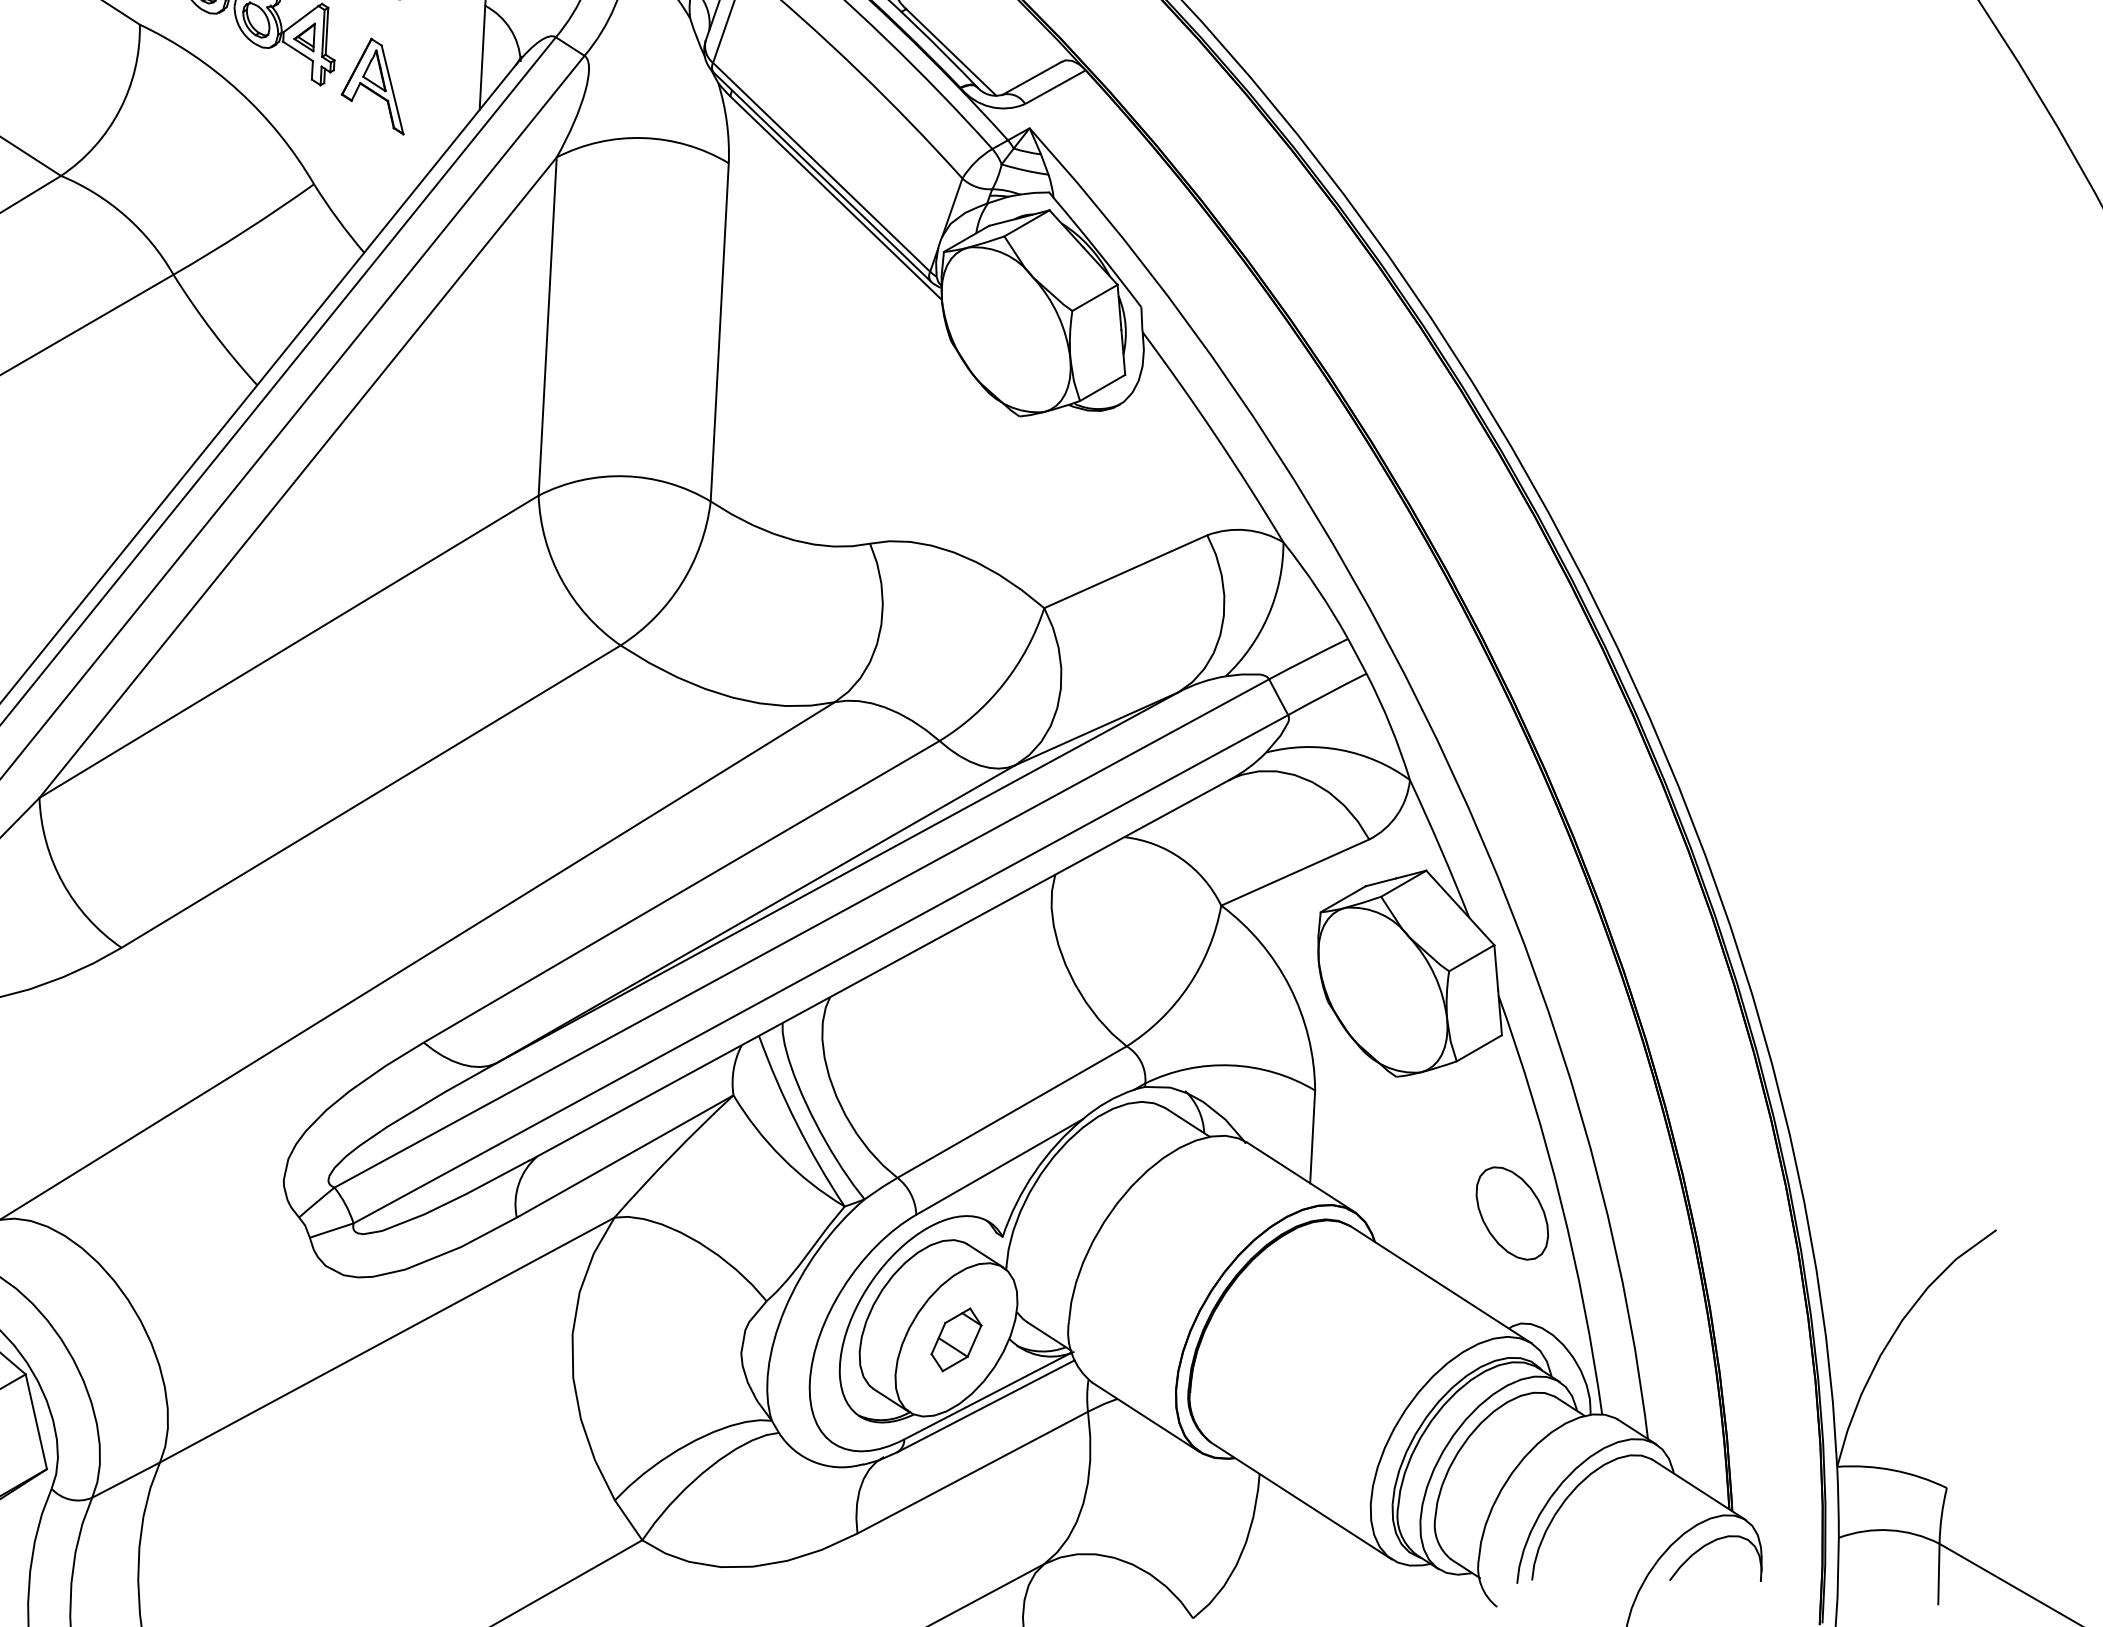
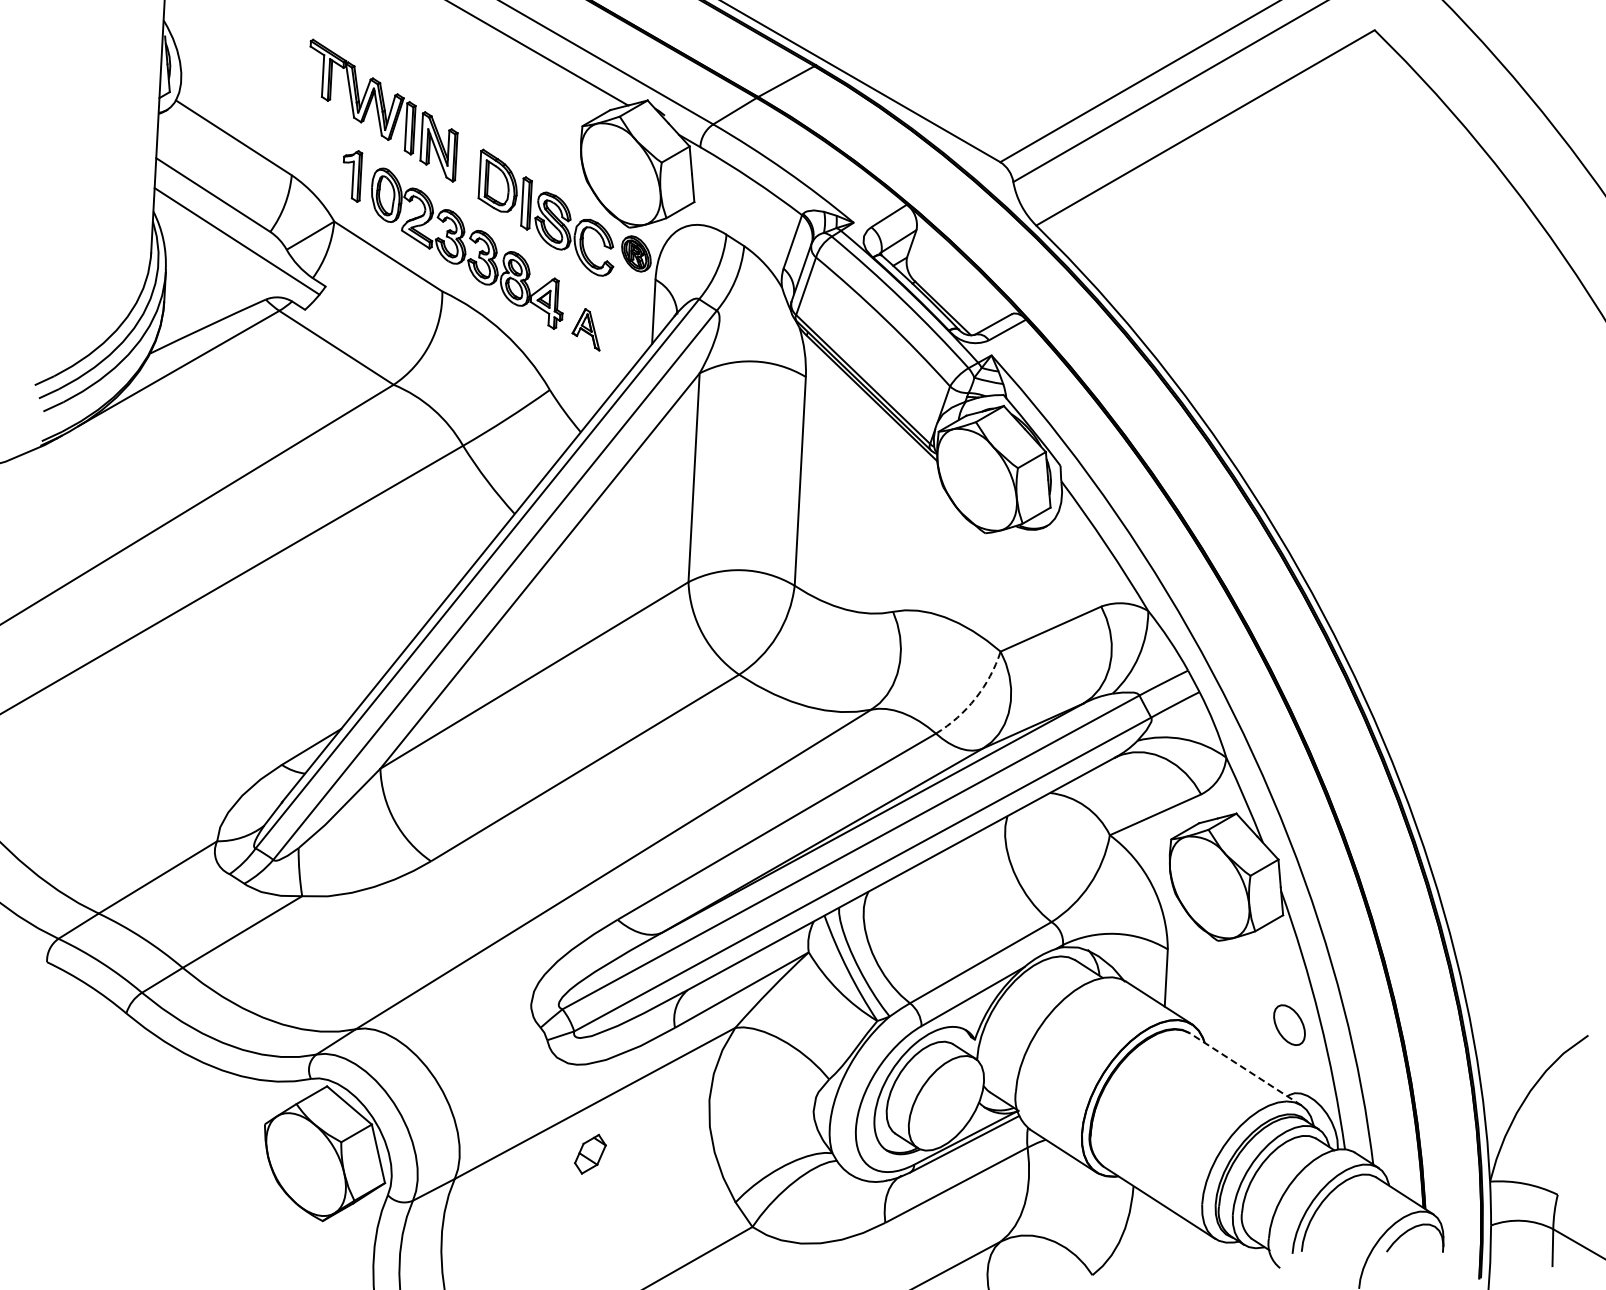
part: (371, 86) -> (585, 329), size x0.7
arc: (1003, 684) -> (975, 698), solid -> dashed
part: (1512, 1212) -> (1289, 1024), size x0.7
line: (1440, 1285) -> (1245, 1069), solid -> dashed
part: (956, 1338) -> (590, 1153), moved

